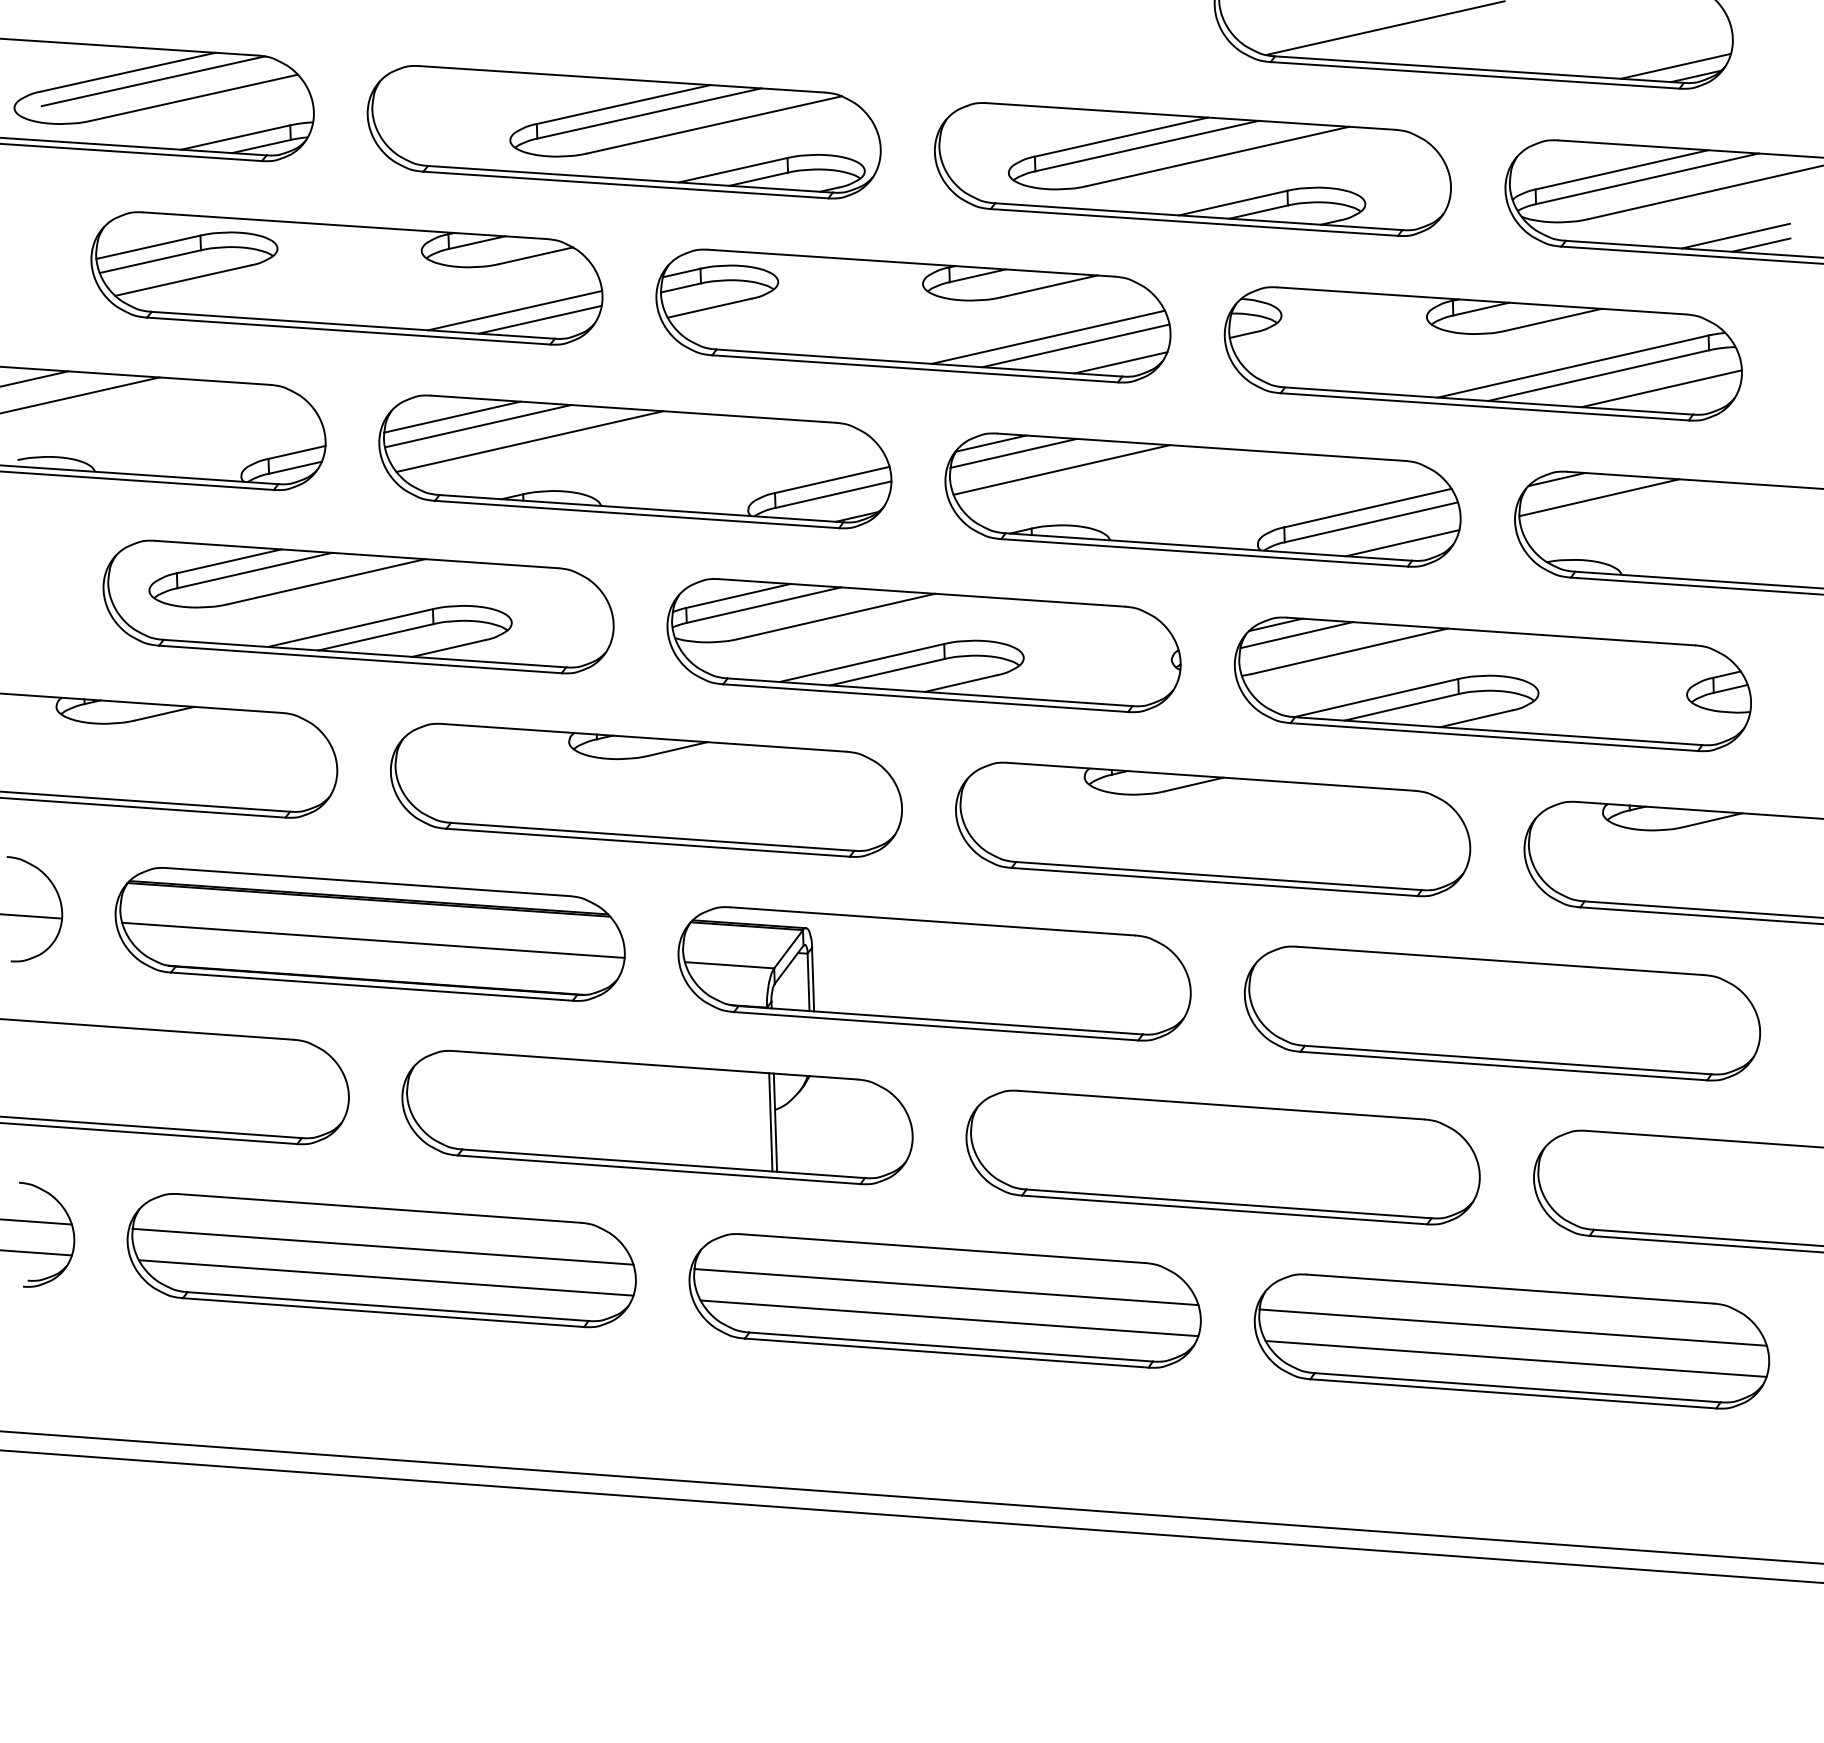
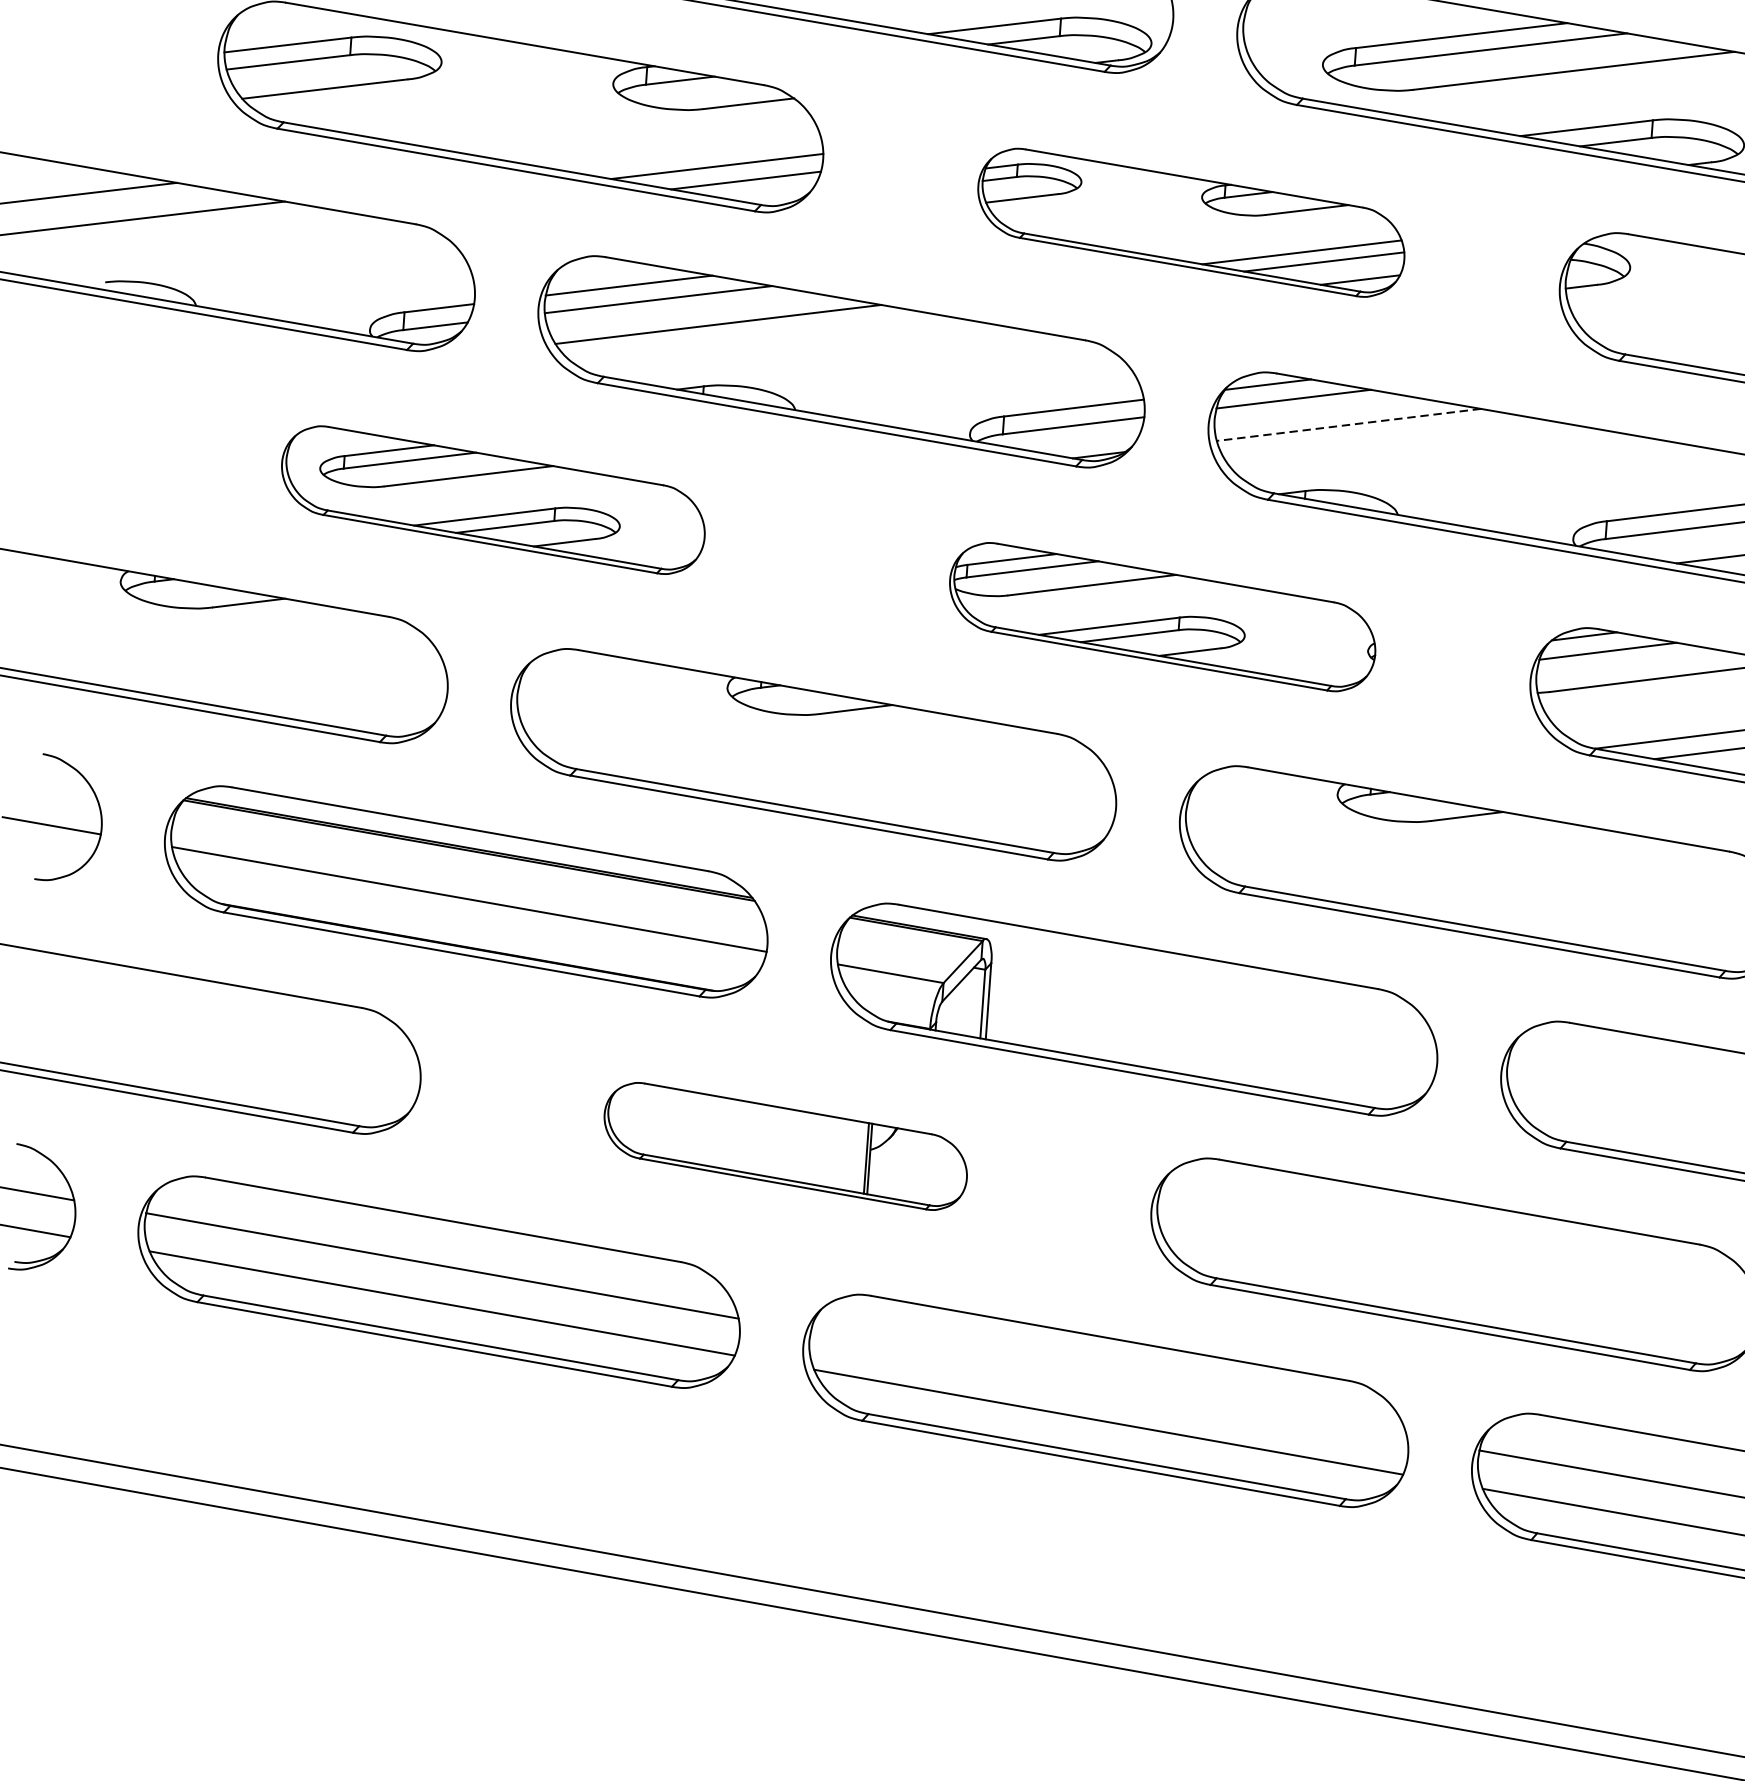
part: (913, 315) -> (1191, 222), size x0.7
line: (1061, 470) -> (1348, 425), solid -> dashed
part: (358, 606) -> (493, 499), size x0.7
part: (923, 645) -> (1162, 616), size x0.7
part: (657, 1117) -> (785, 1146), size x0.6
line: (946, 1287) -> (1108, 1385), removed

